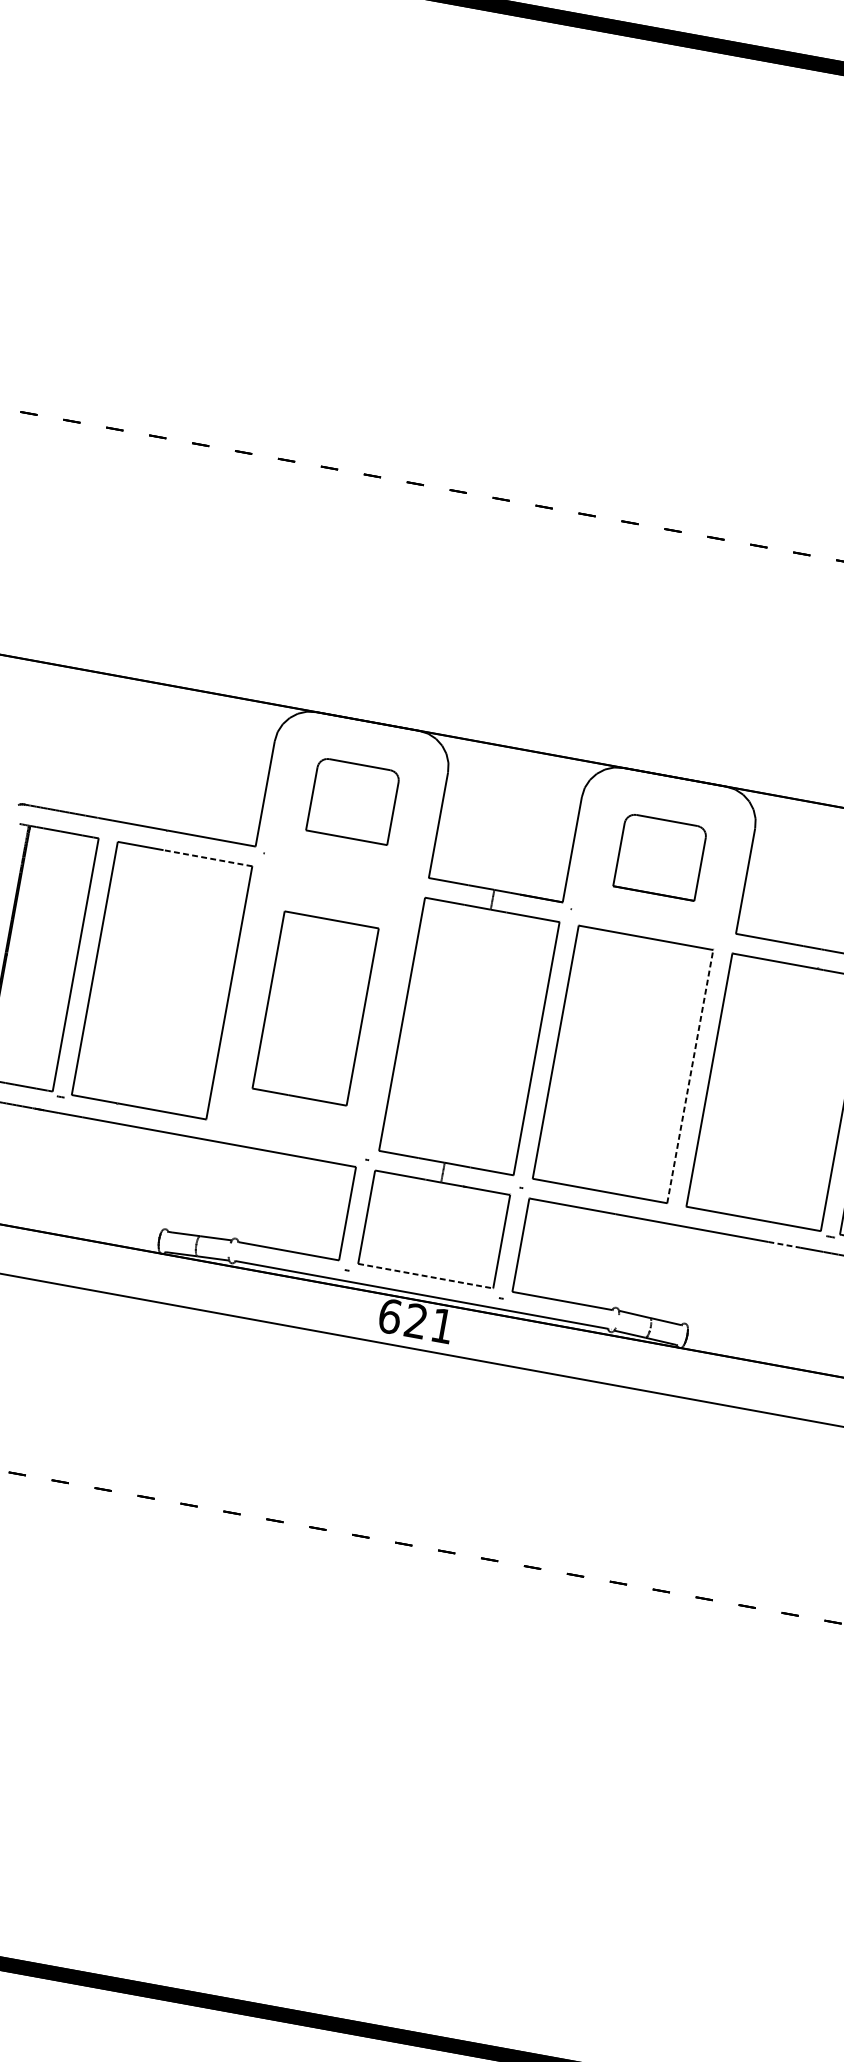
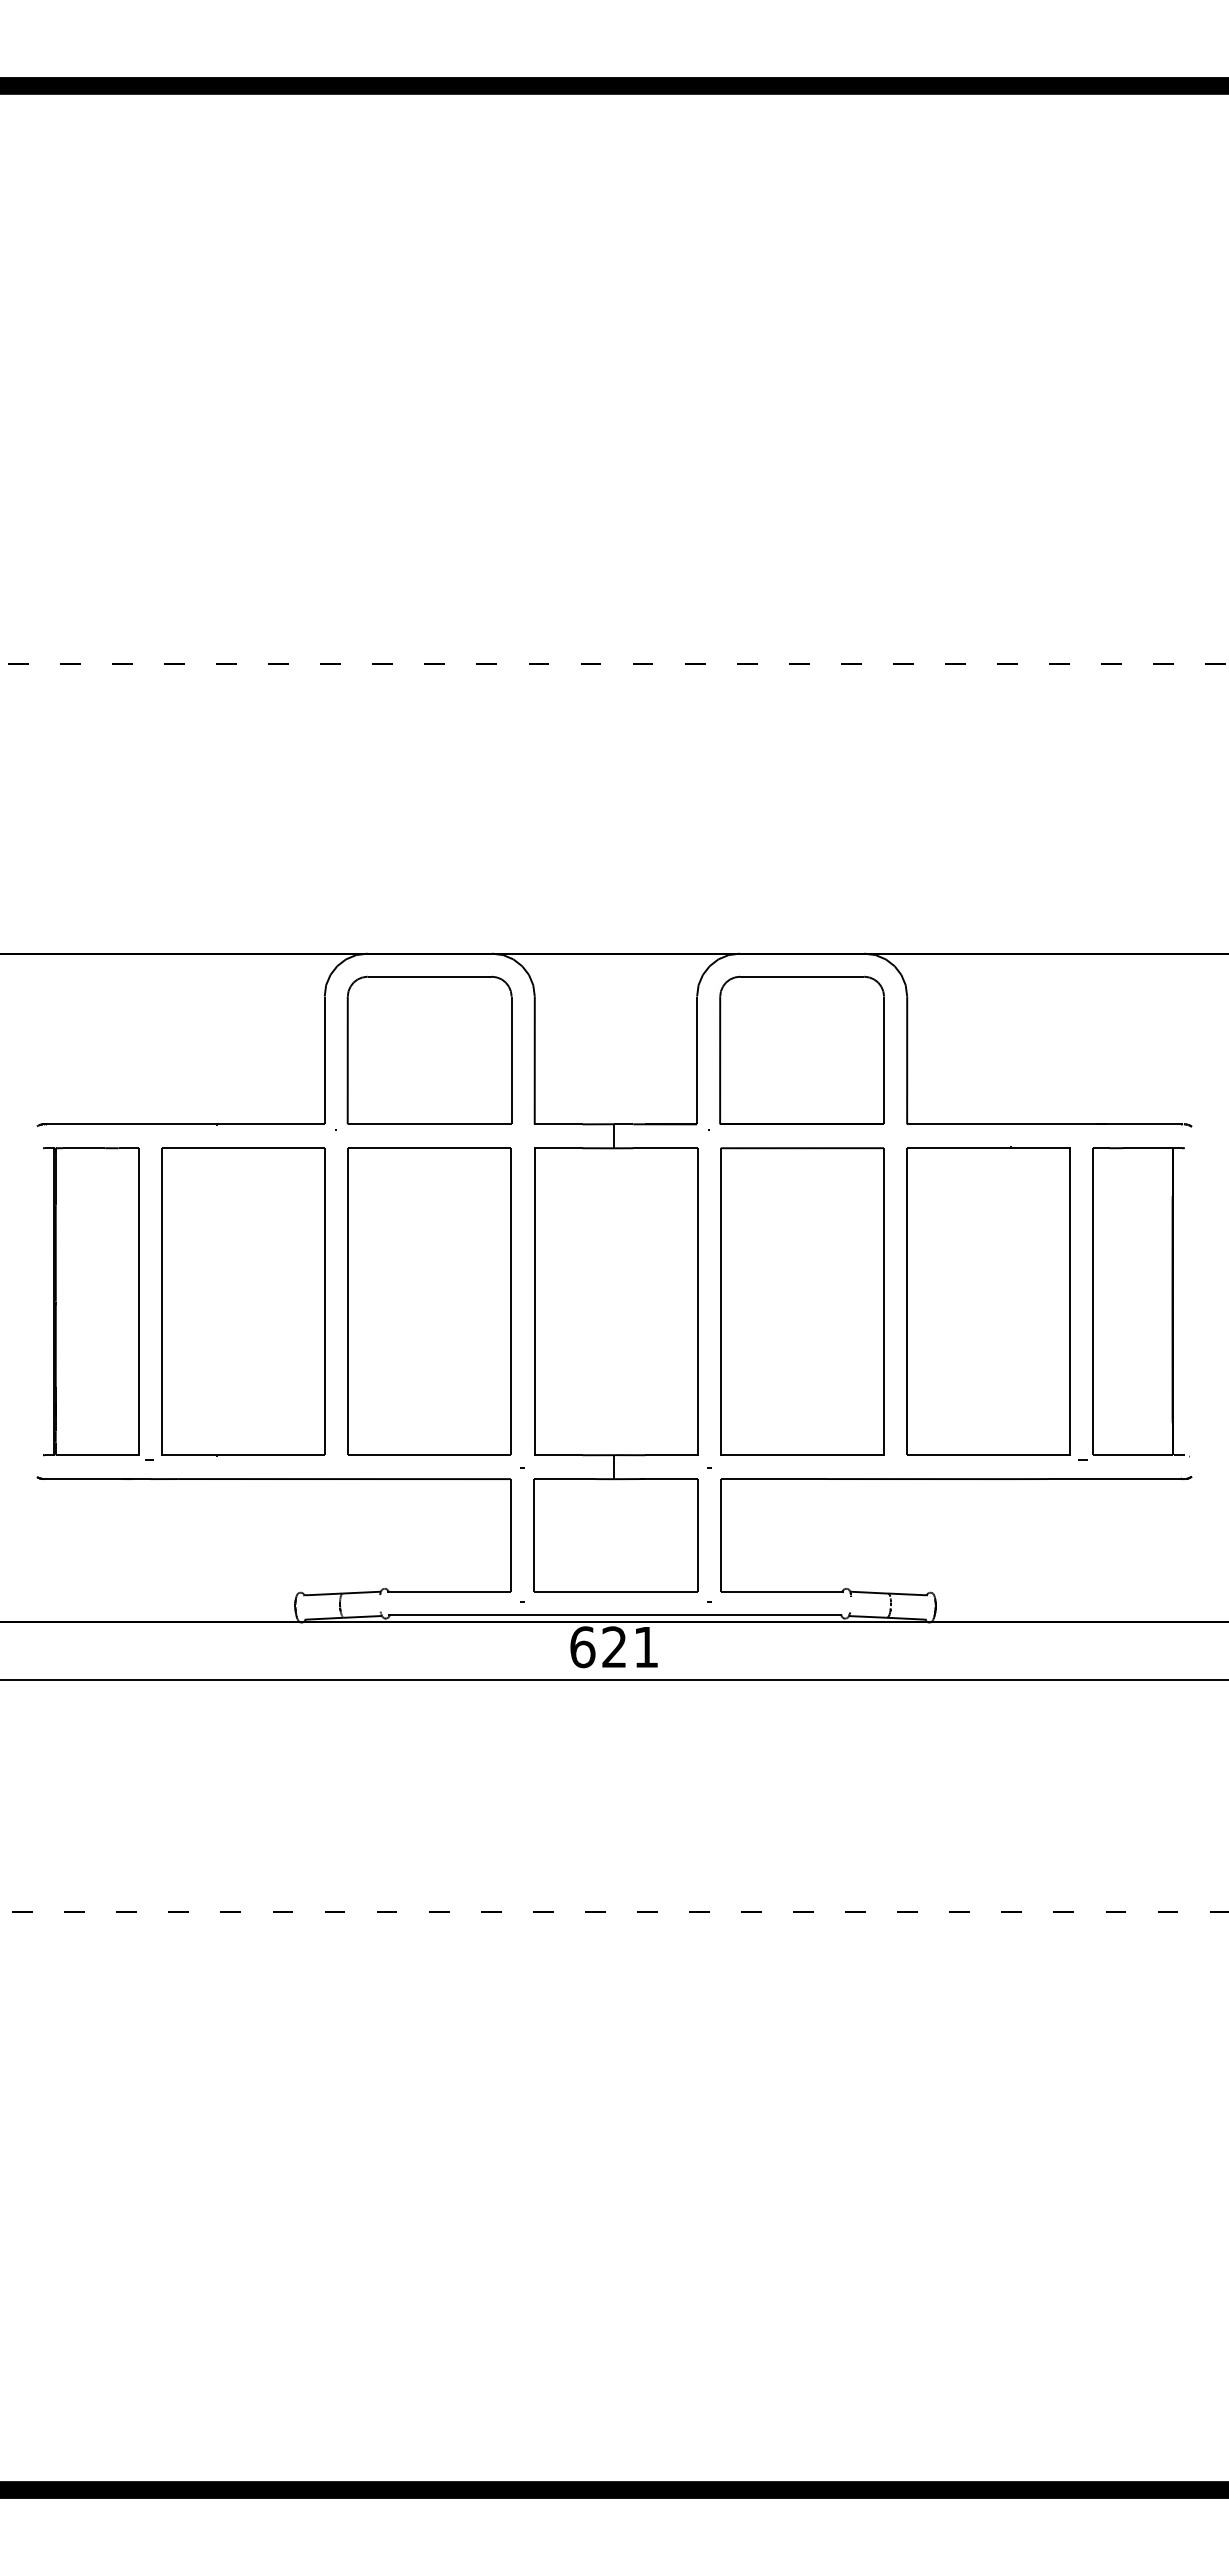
part: (353, 800) -> (429, 1049), size x1.67
part: (660, 856) -> (801, 1049), size x1.67
line: (208, 858) -> (271, 1148), dashed -> solid
part: (315, 1008) -> (429, 1301), size x1.43
line: (689, 1076) -> (883, 1301), dashed -> solid
line: (784, 1245) -> (1030, 1479), dashed -> solid
line: (425, 1276) -> (615, 1592), dashed -> solid

